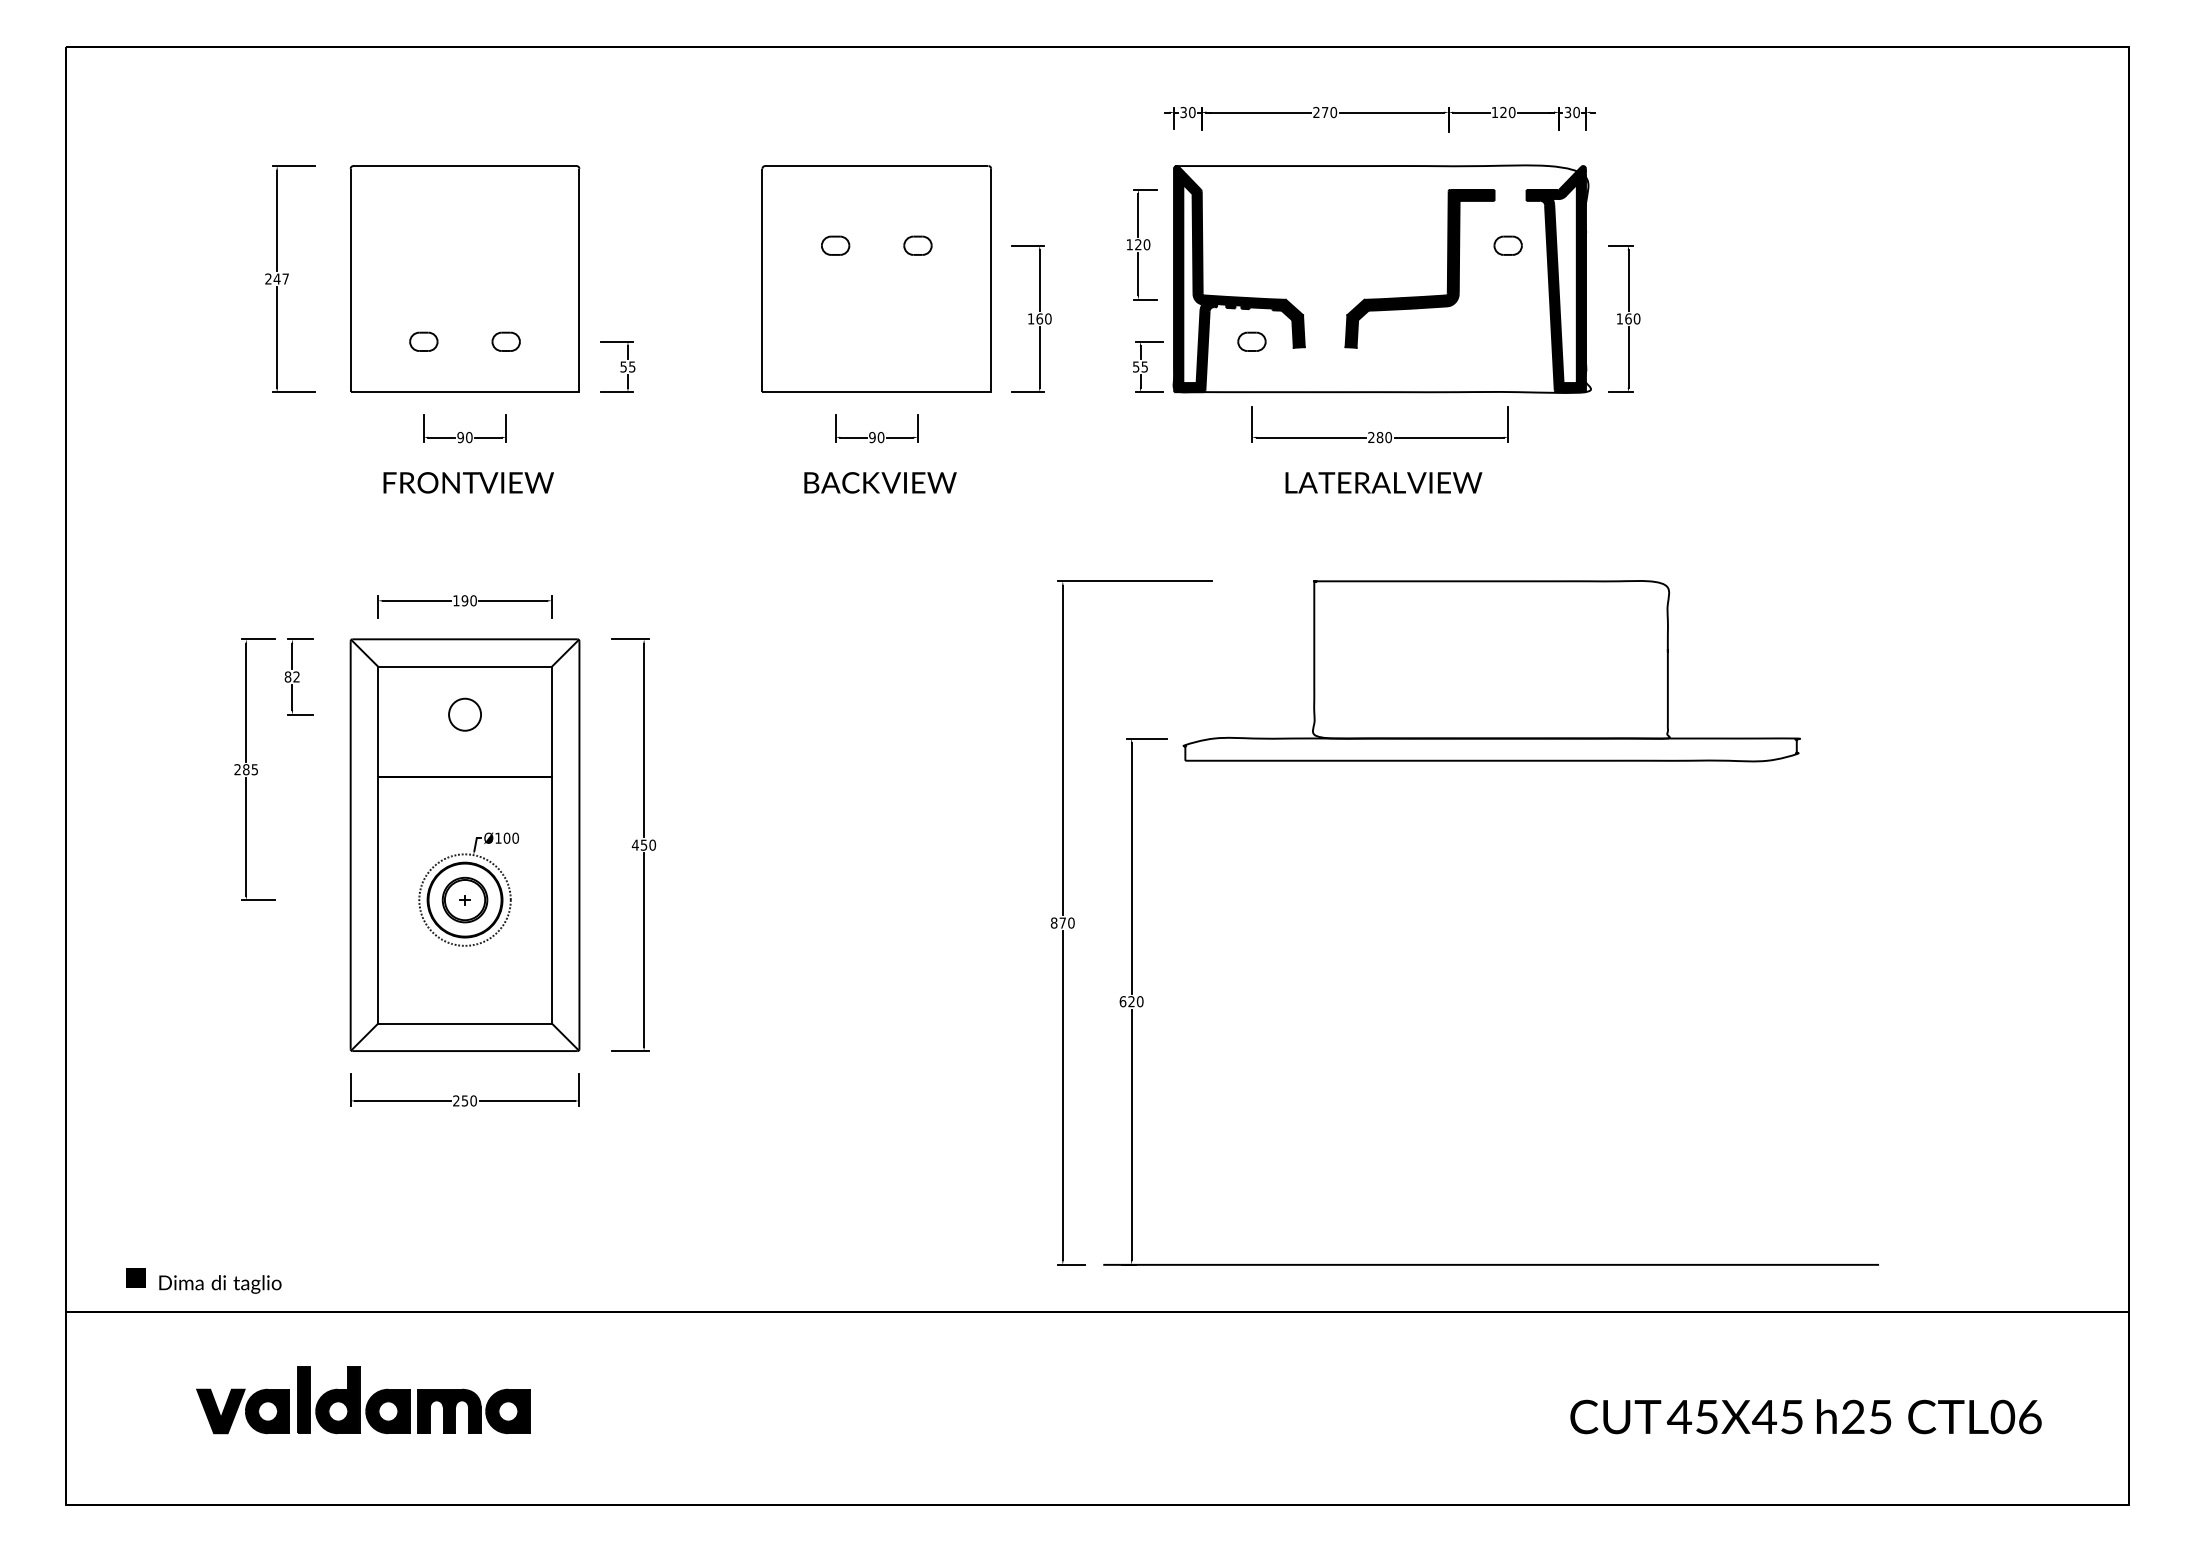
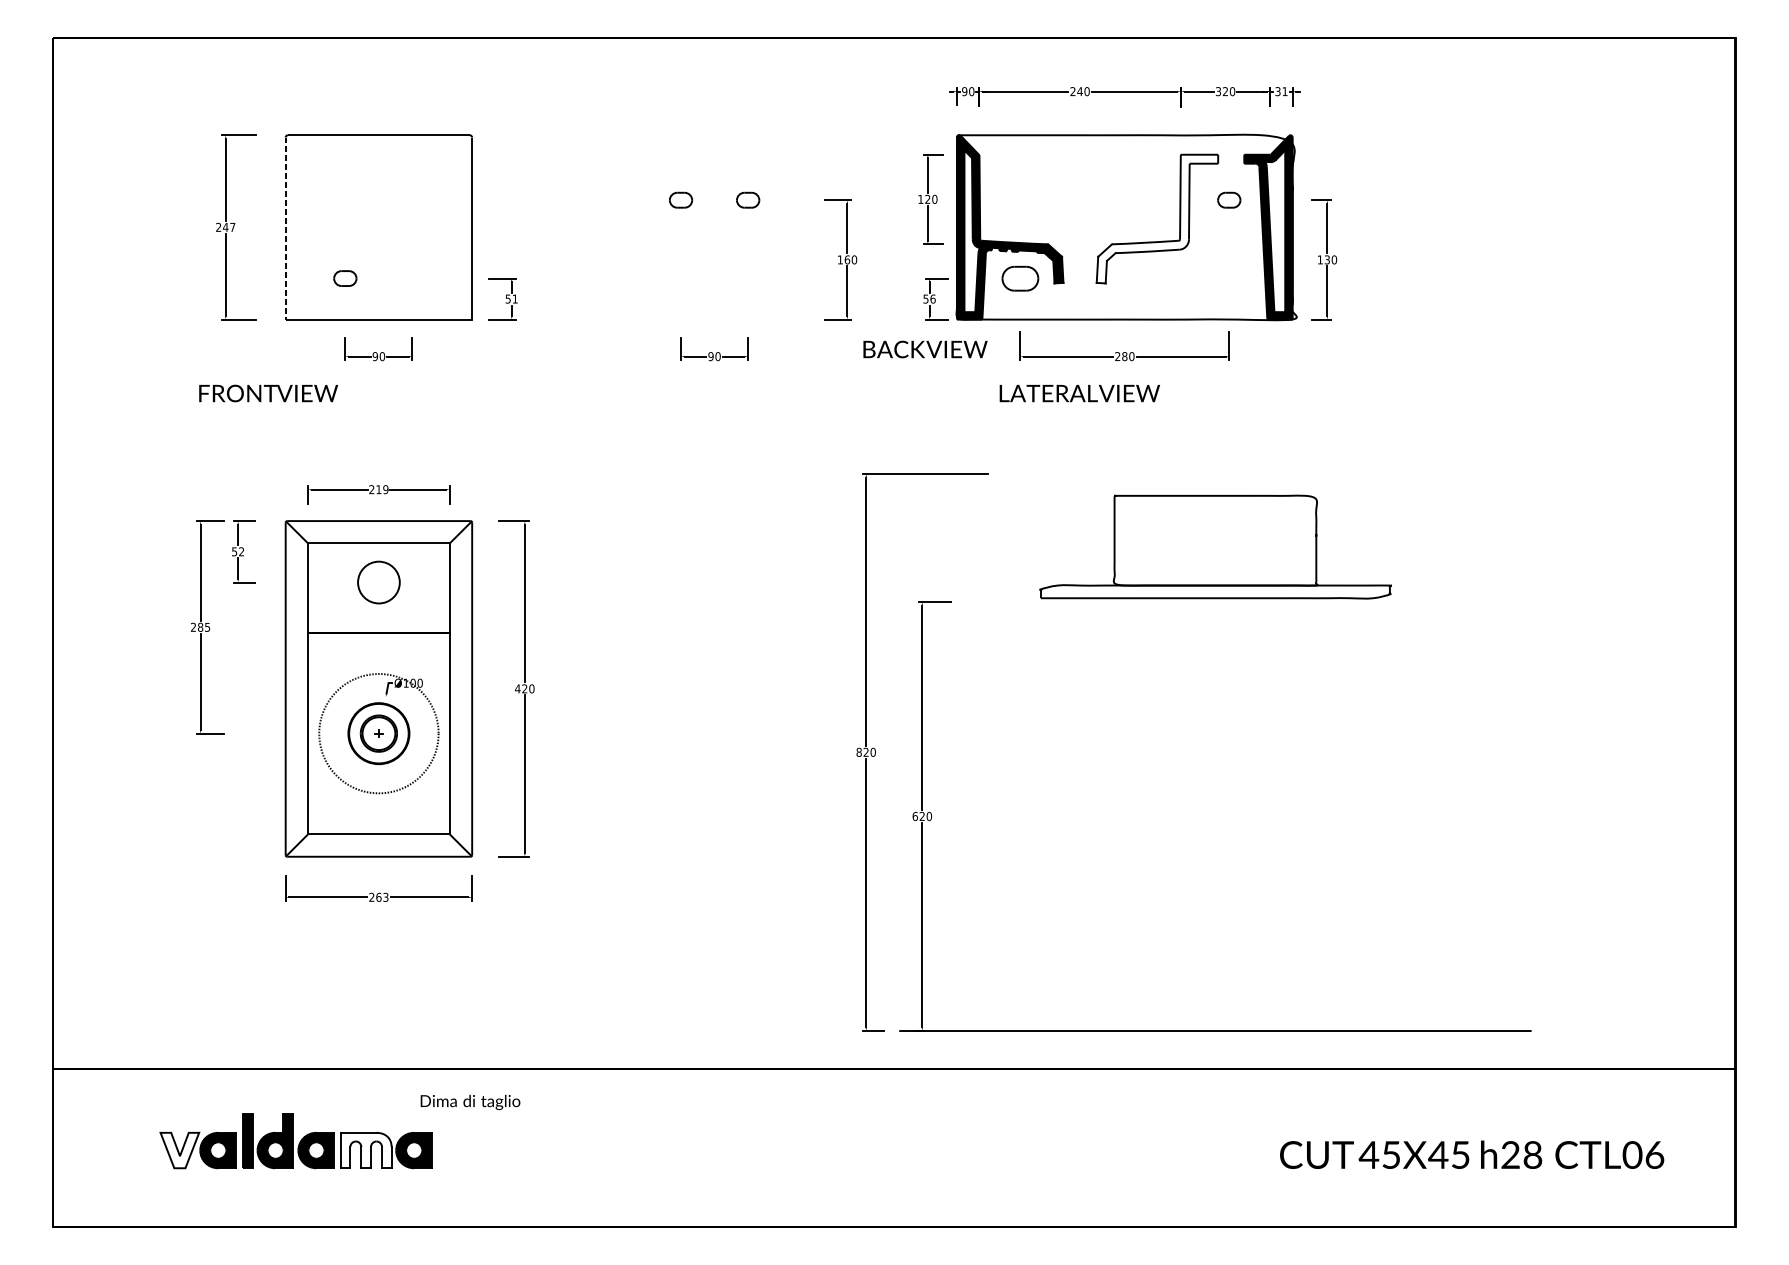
text: (1183, 112) -> (964, 91), 30 -> 90
text: (1324, 112) -> (1079, 91), 270 -> 240
text: (1494, 112) -> (1218, 91), 120 -> 320
text: (1576, 112) -> (1284, 91), 30 -> 31
fill: (1419, 268) -> (1156, 218), removed
part: (876, 278) -> (714, 226), removed
line: (350, 280) -> (285, 228), solid -> dashed
text: (1628, 318) -> (1327, 259), 160 -> 130
part: (505, 341) -> (411, 278), removed
part: (1251, 341) -> (1020, 278), size x1.6
text: (632, 366) -> (515, 298), 55 -> 51
text: (1144, 366) -> (932, 298), 55 -> 56
text: (468, 482) -> (268, 393), moved
text: (880, 482) -> (925, 349), moved
text: (1383, 482) -> (1079, 393), moved
text: (464, 600) -> (378, 489), 190 -> 219
part: (1491, 671) -> (1215, 547), size x0.7
text: (287, 676) -> (234, 551), 82 -> 52
circle: (465, 714) -> (379, 582), size x1.6
text: (643, 844) -> (524, 688), 450 -> 420
circle: (464, 899) -> (378, 733), size x1.6
text: (1062, 922) -> (865, 751), 870 -> 820
text: (468, 1100) -> (381, 897), 250 -> 263
fill: (135, 1277) -> (110, 1041), removed
text: (220, 1284) -> (470, 1102), moved
fill: (220, 1411) -> (179, 1150), removed
fill: (449, 1411) -> (366, 1150), removed
text: (1880, 1416) -> (1532, 1154), h25 -> h28

